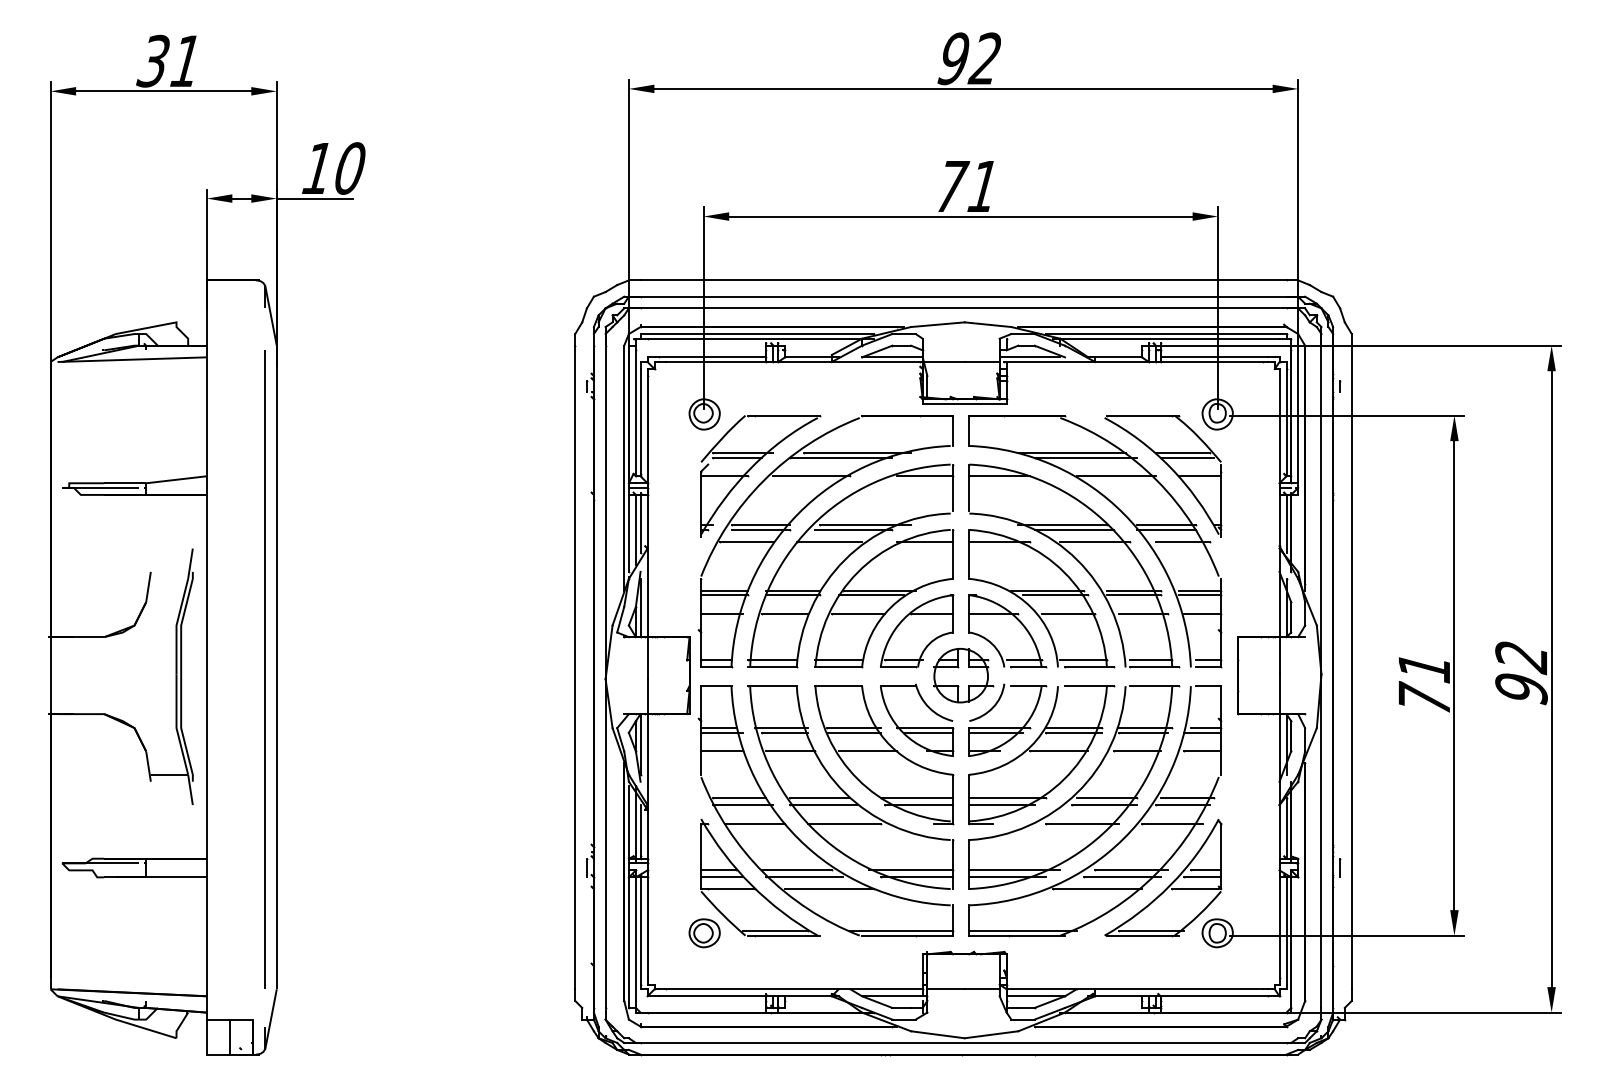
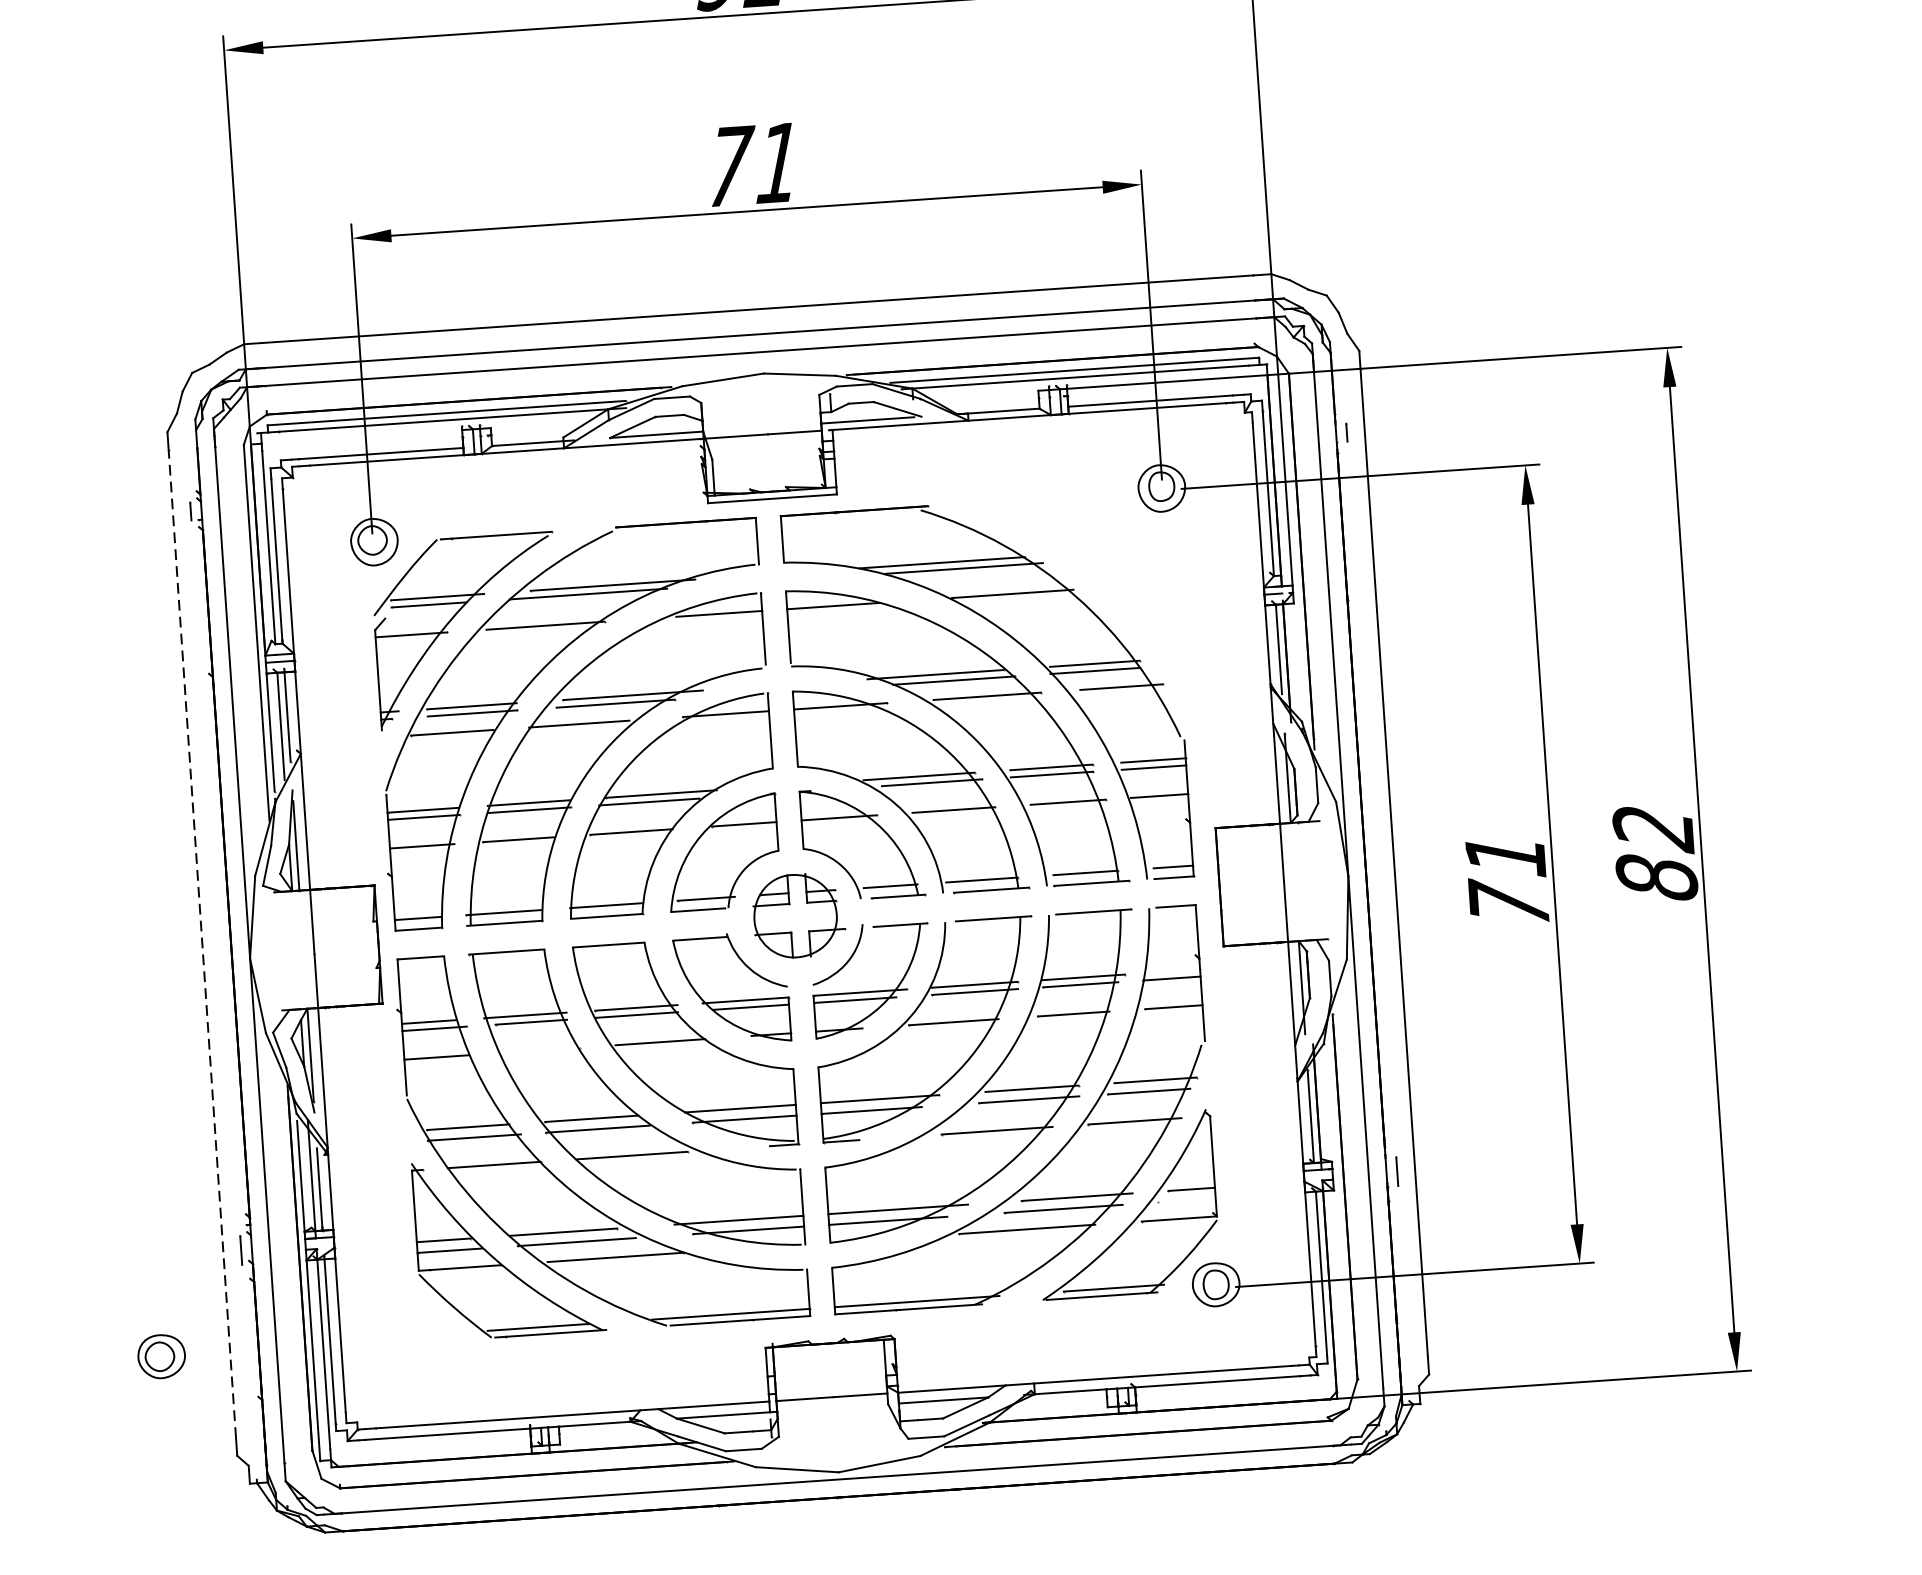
part: (1171, 470) -> (1096, 579), removed
line: (575, 667) -> (202, 943), solid -> dashed
text: (1521, 688) -> (1656, 877), 92 -> 82
line: (1205, 728) -> (1176, 971), removed
line: (790, 751) -> (541, 1050), removed
line: (1202, 877) -> (1187, 1200), removed
part: (704, 933) -> (161, 1356), moved

